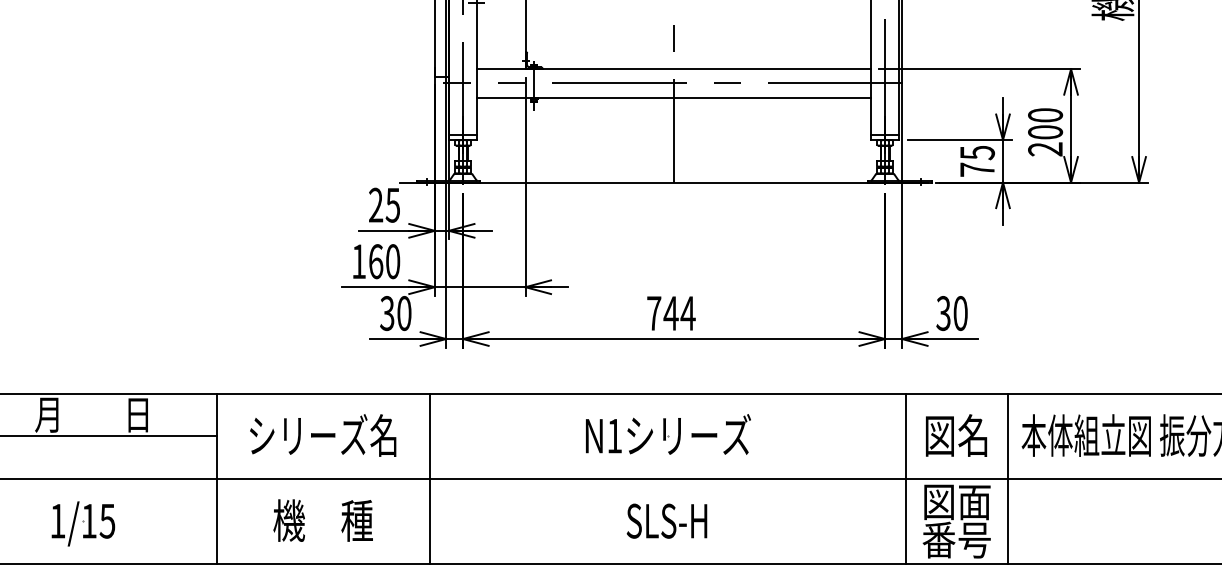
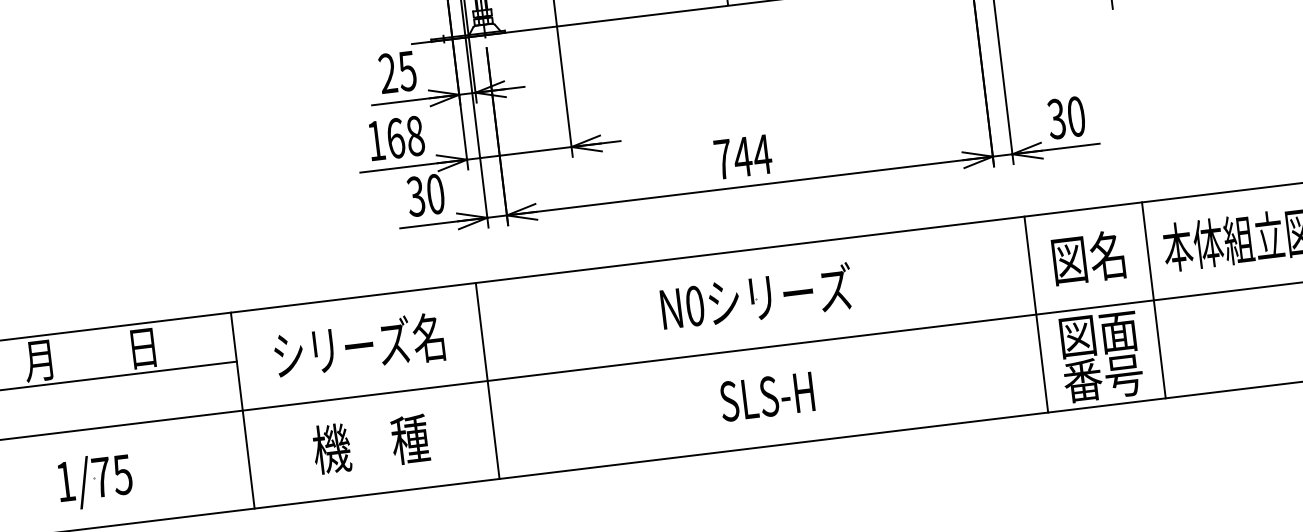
text: (393, 261) -> (415, 135), 160 -> 168
text: (614, 435) -> (694, 305), N1 -> N0
text: (88, 521) -> (100, 477), 1/15 -> 1/75

